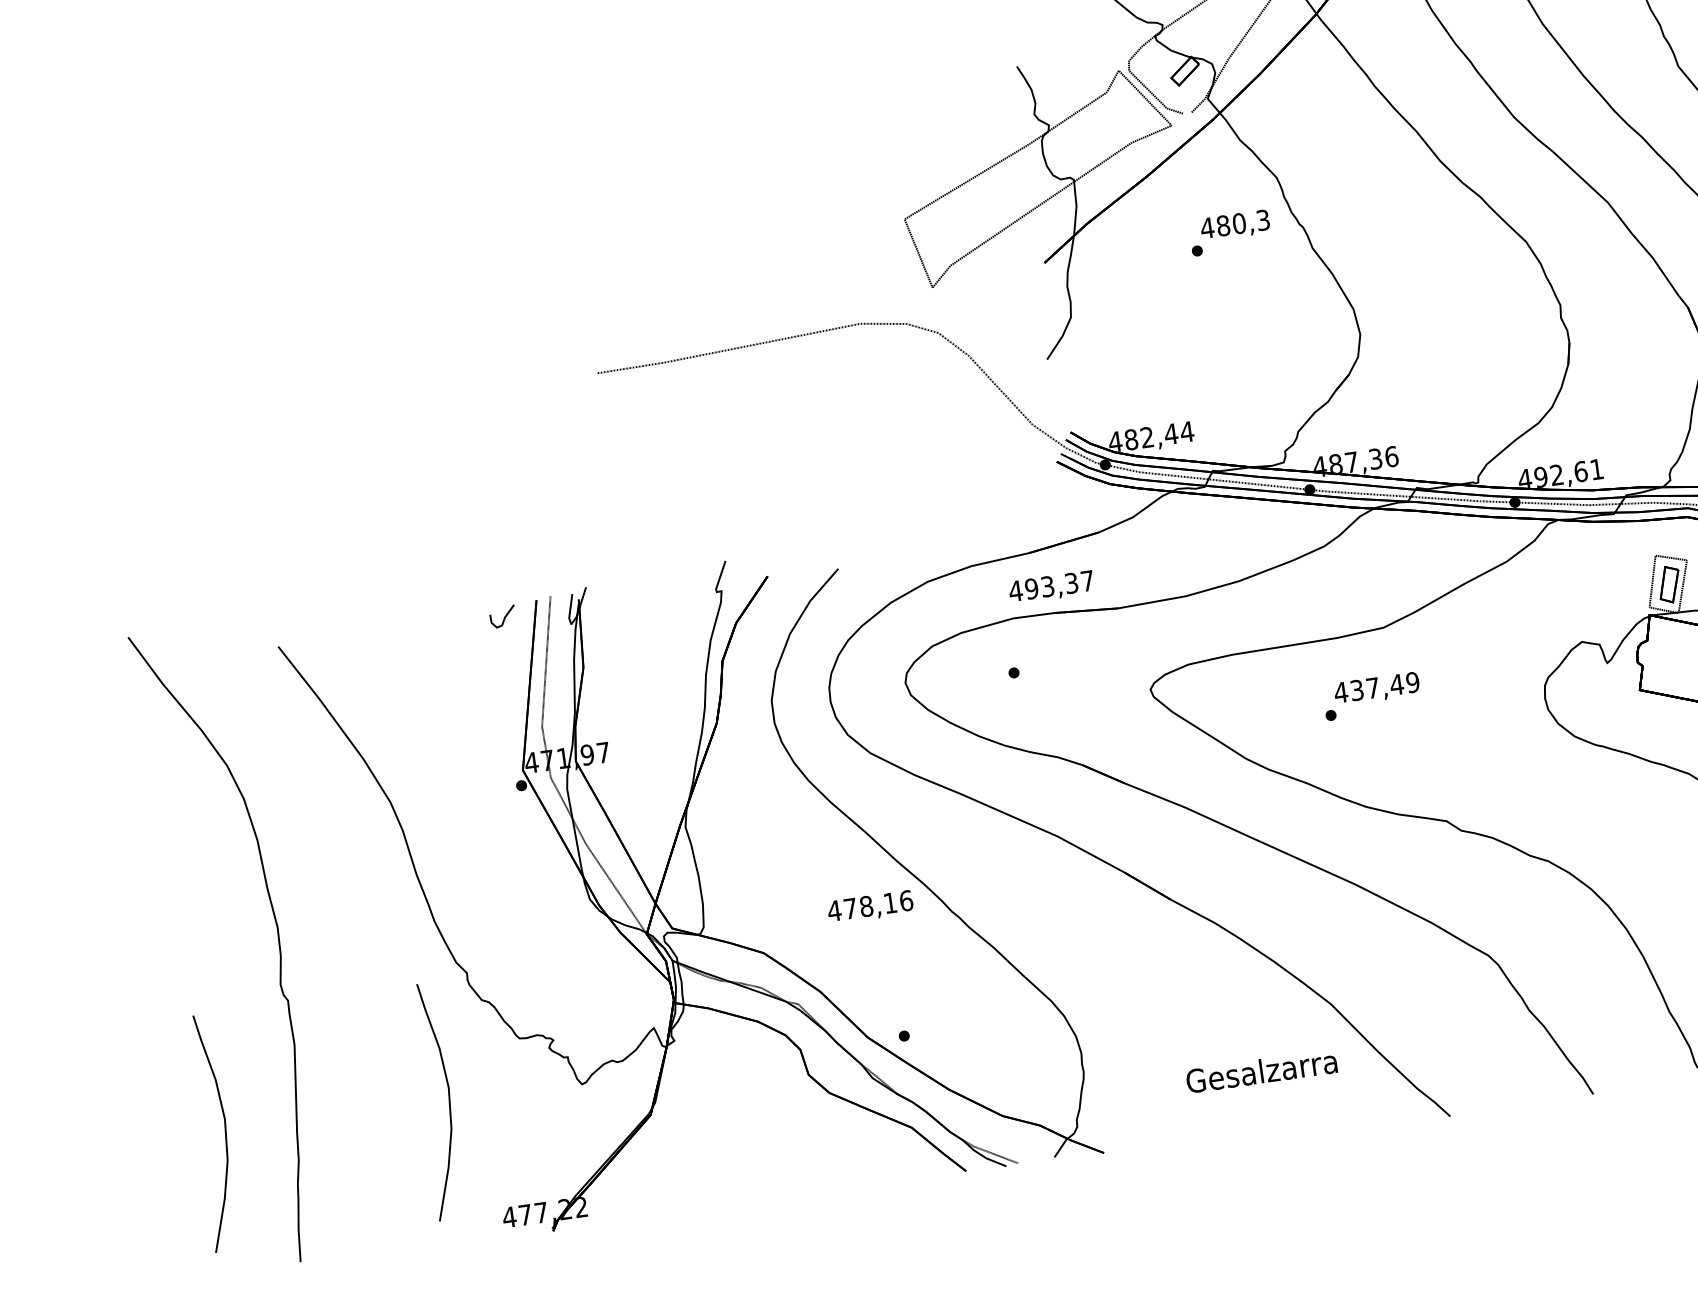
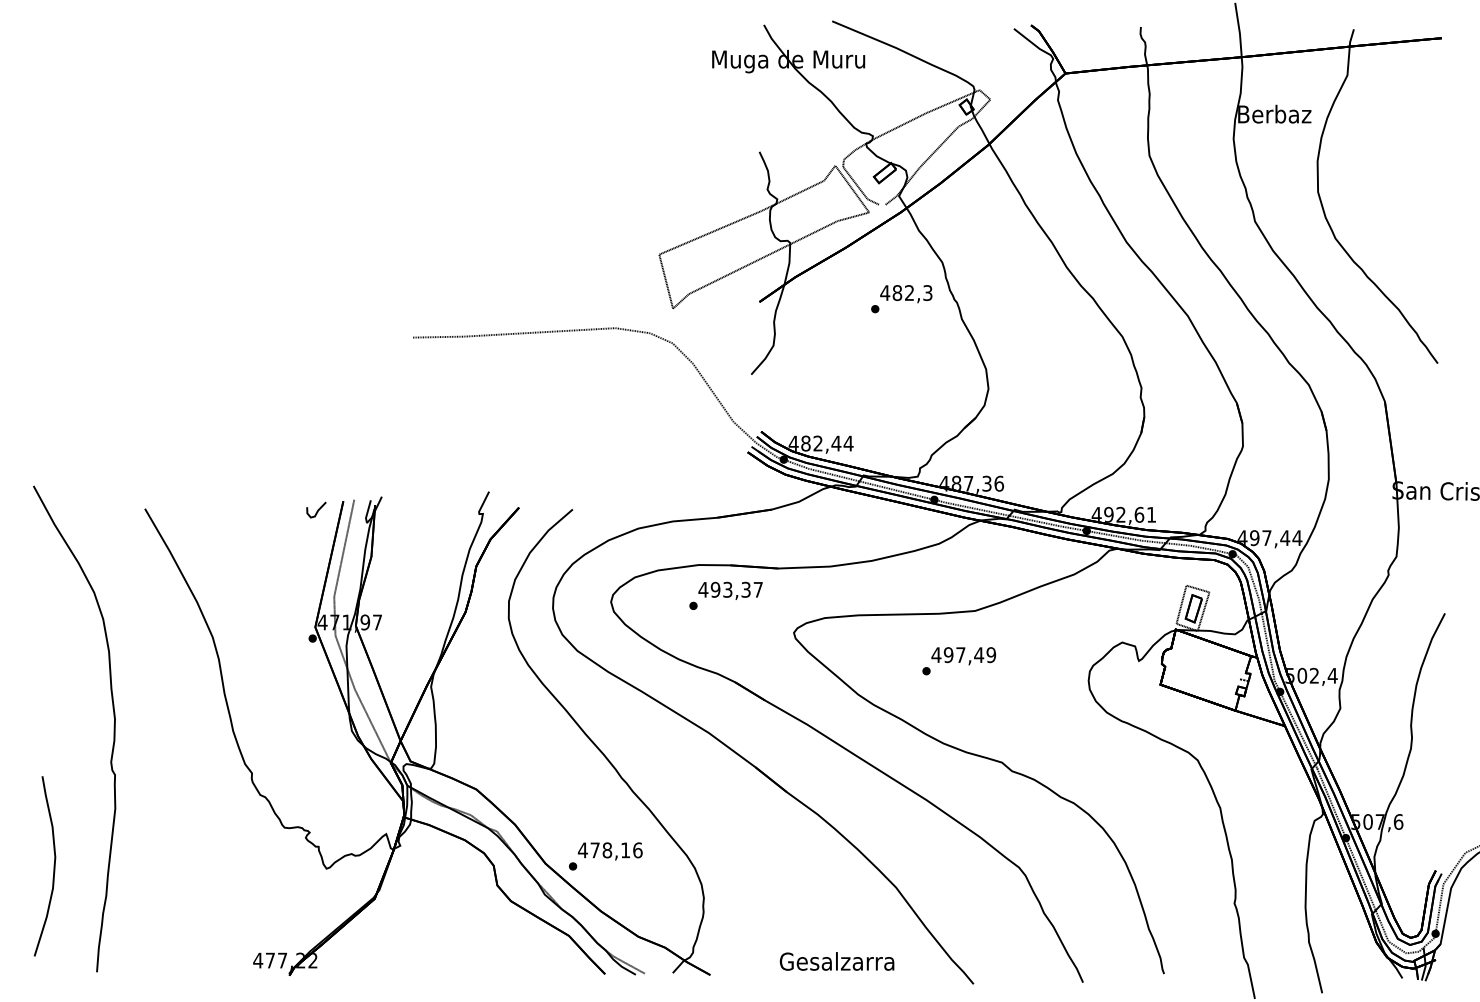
text: (1239, 222) -> (909, 292), 480,3 -> 482,3
text: (1051, 587) -> (730, 590), moved
text: (1356, 689) -> (948, 654), 437,49 -> 497,49
text: (870, 907) -> (610, 851), moved
text: (1260, 1071) -> (836, 961), moved
curve: (448, 1100) -> (224, 866), removed

